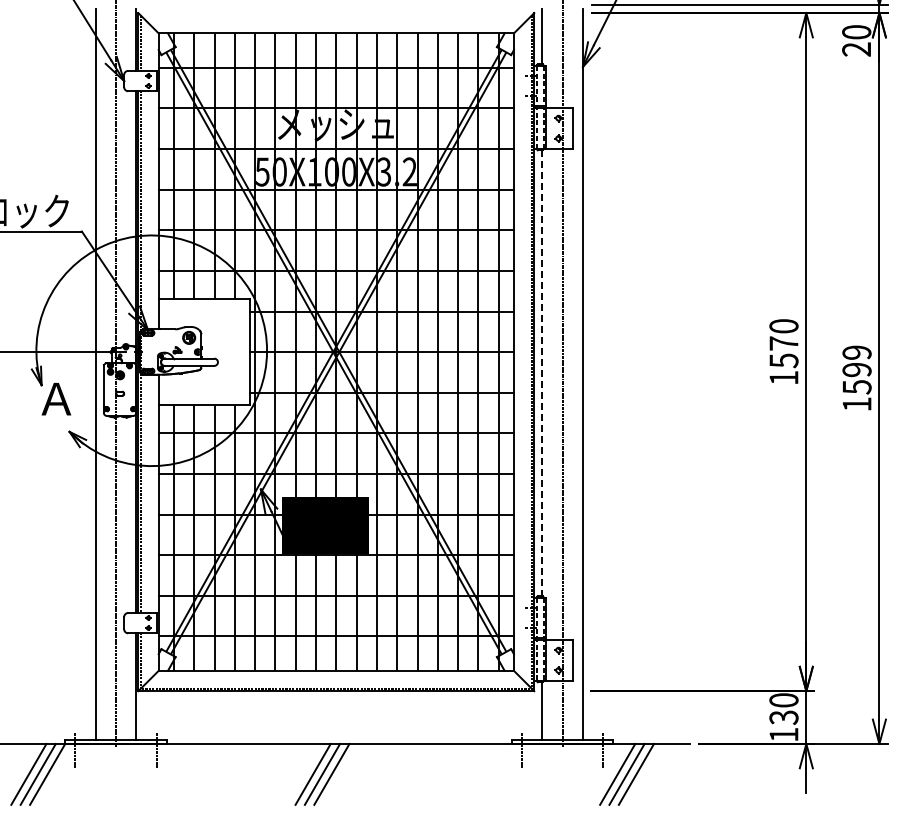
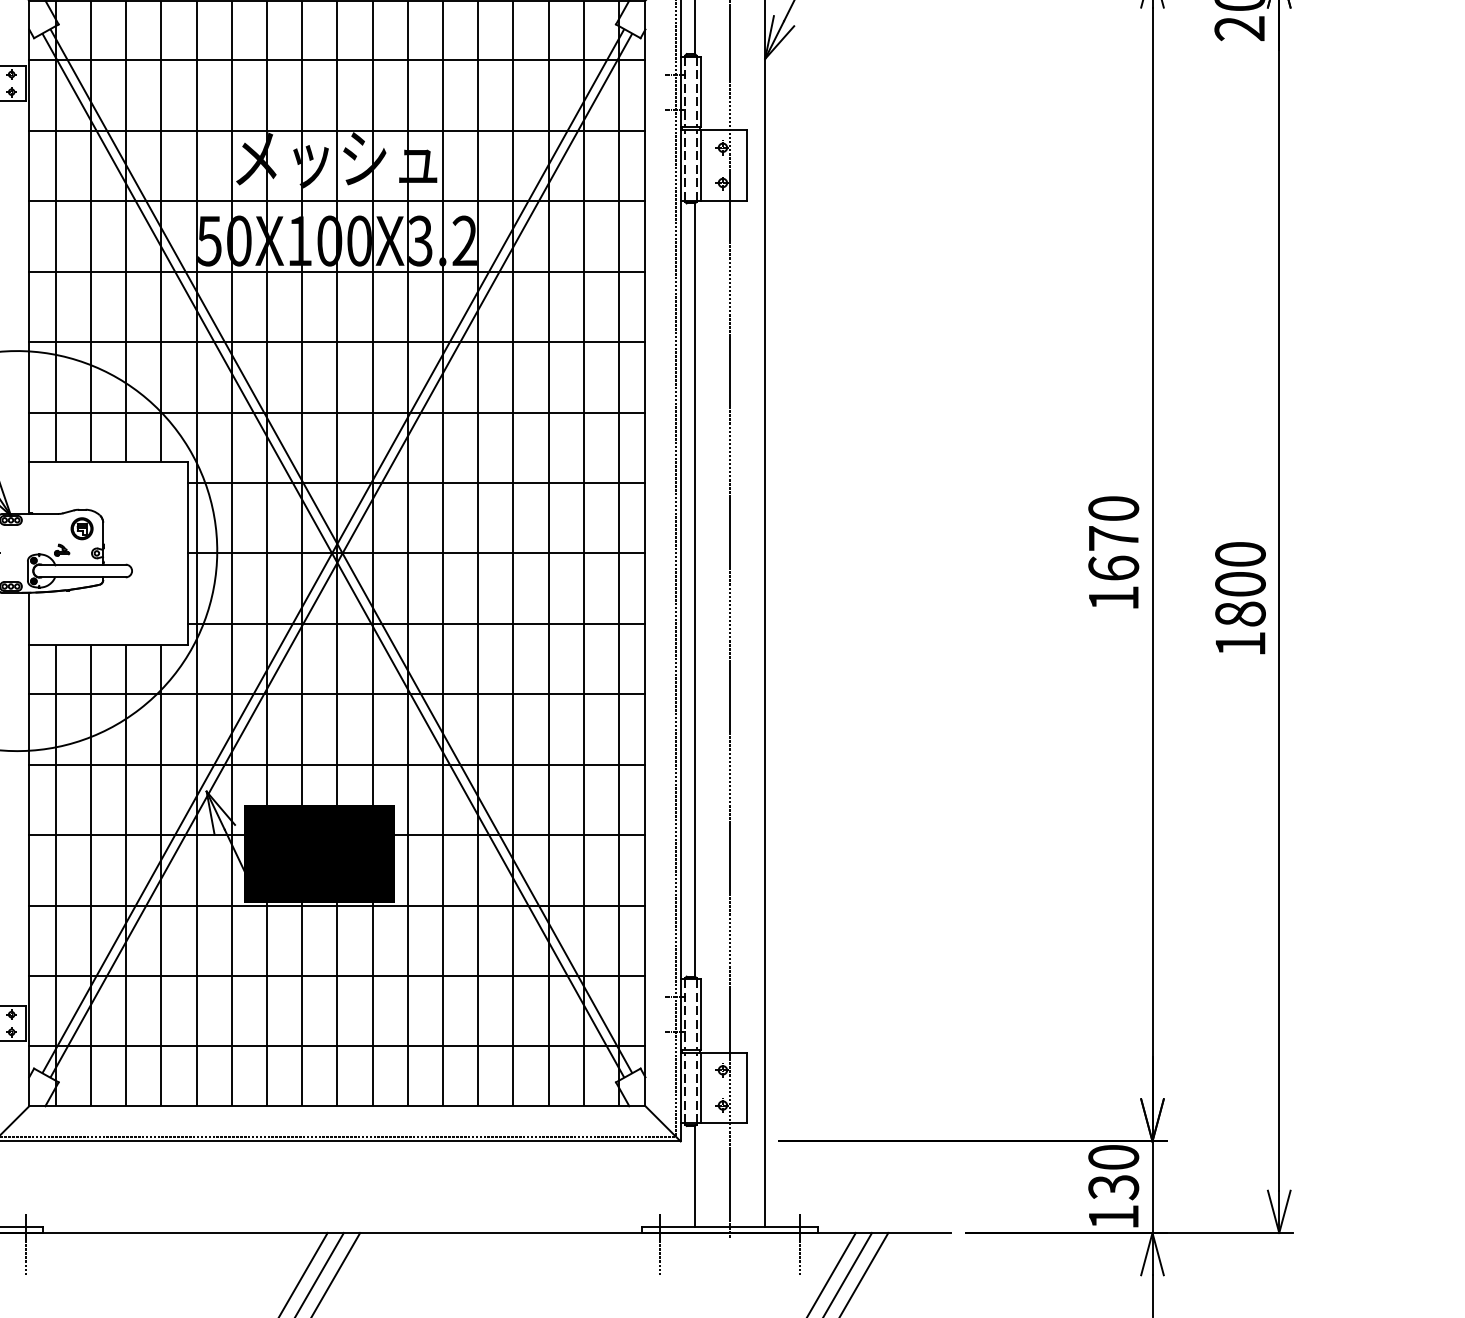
text: (783, 360) -> (1112, 567), 1570 -> 1670
text: (856, 369) -> (1239, 583), 1599 -> 1800
line: (542, 373) -> (694, 590), dashed -> solid

